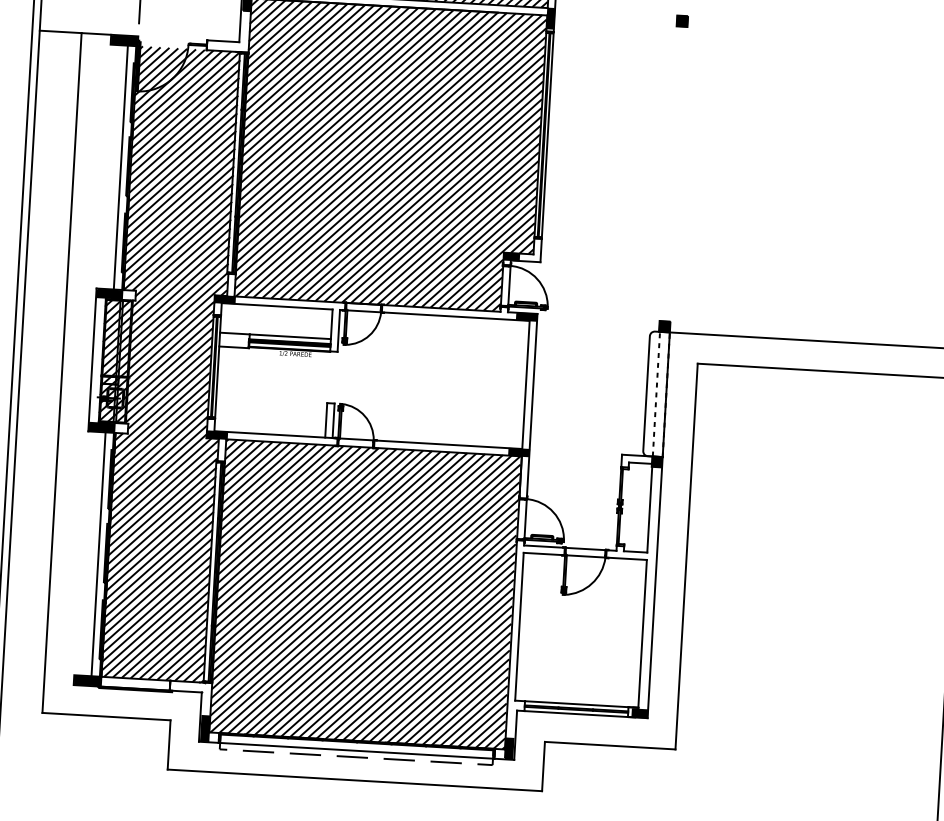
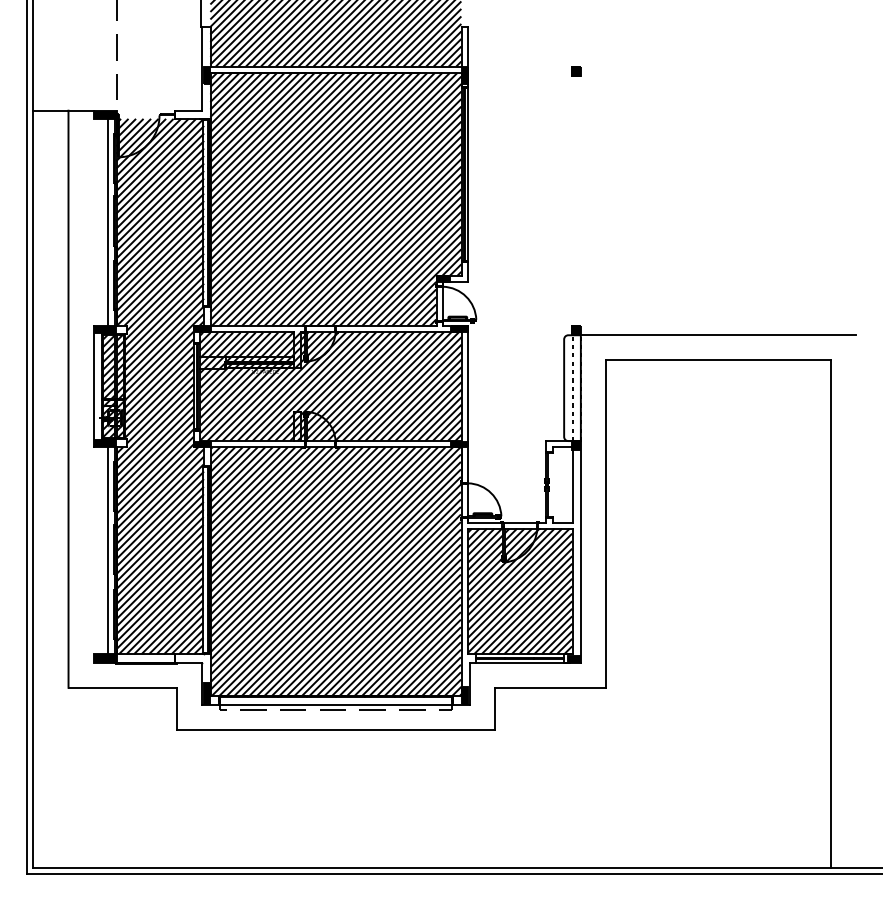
hatch: (371, 375) -> (330, 386), added
hatch: (580, 630) -> (519, 591), added

